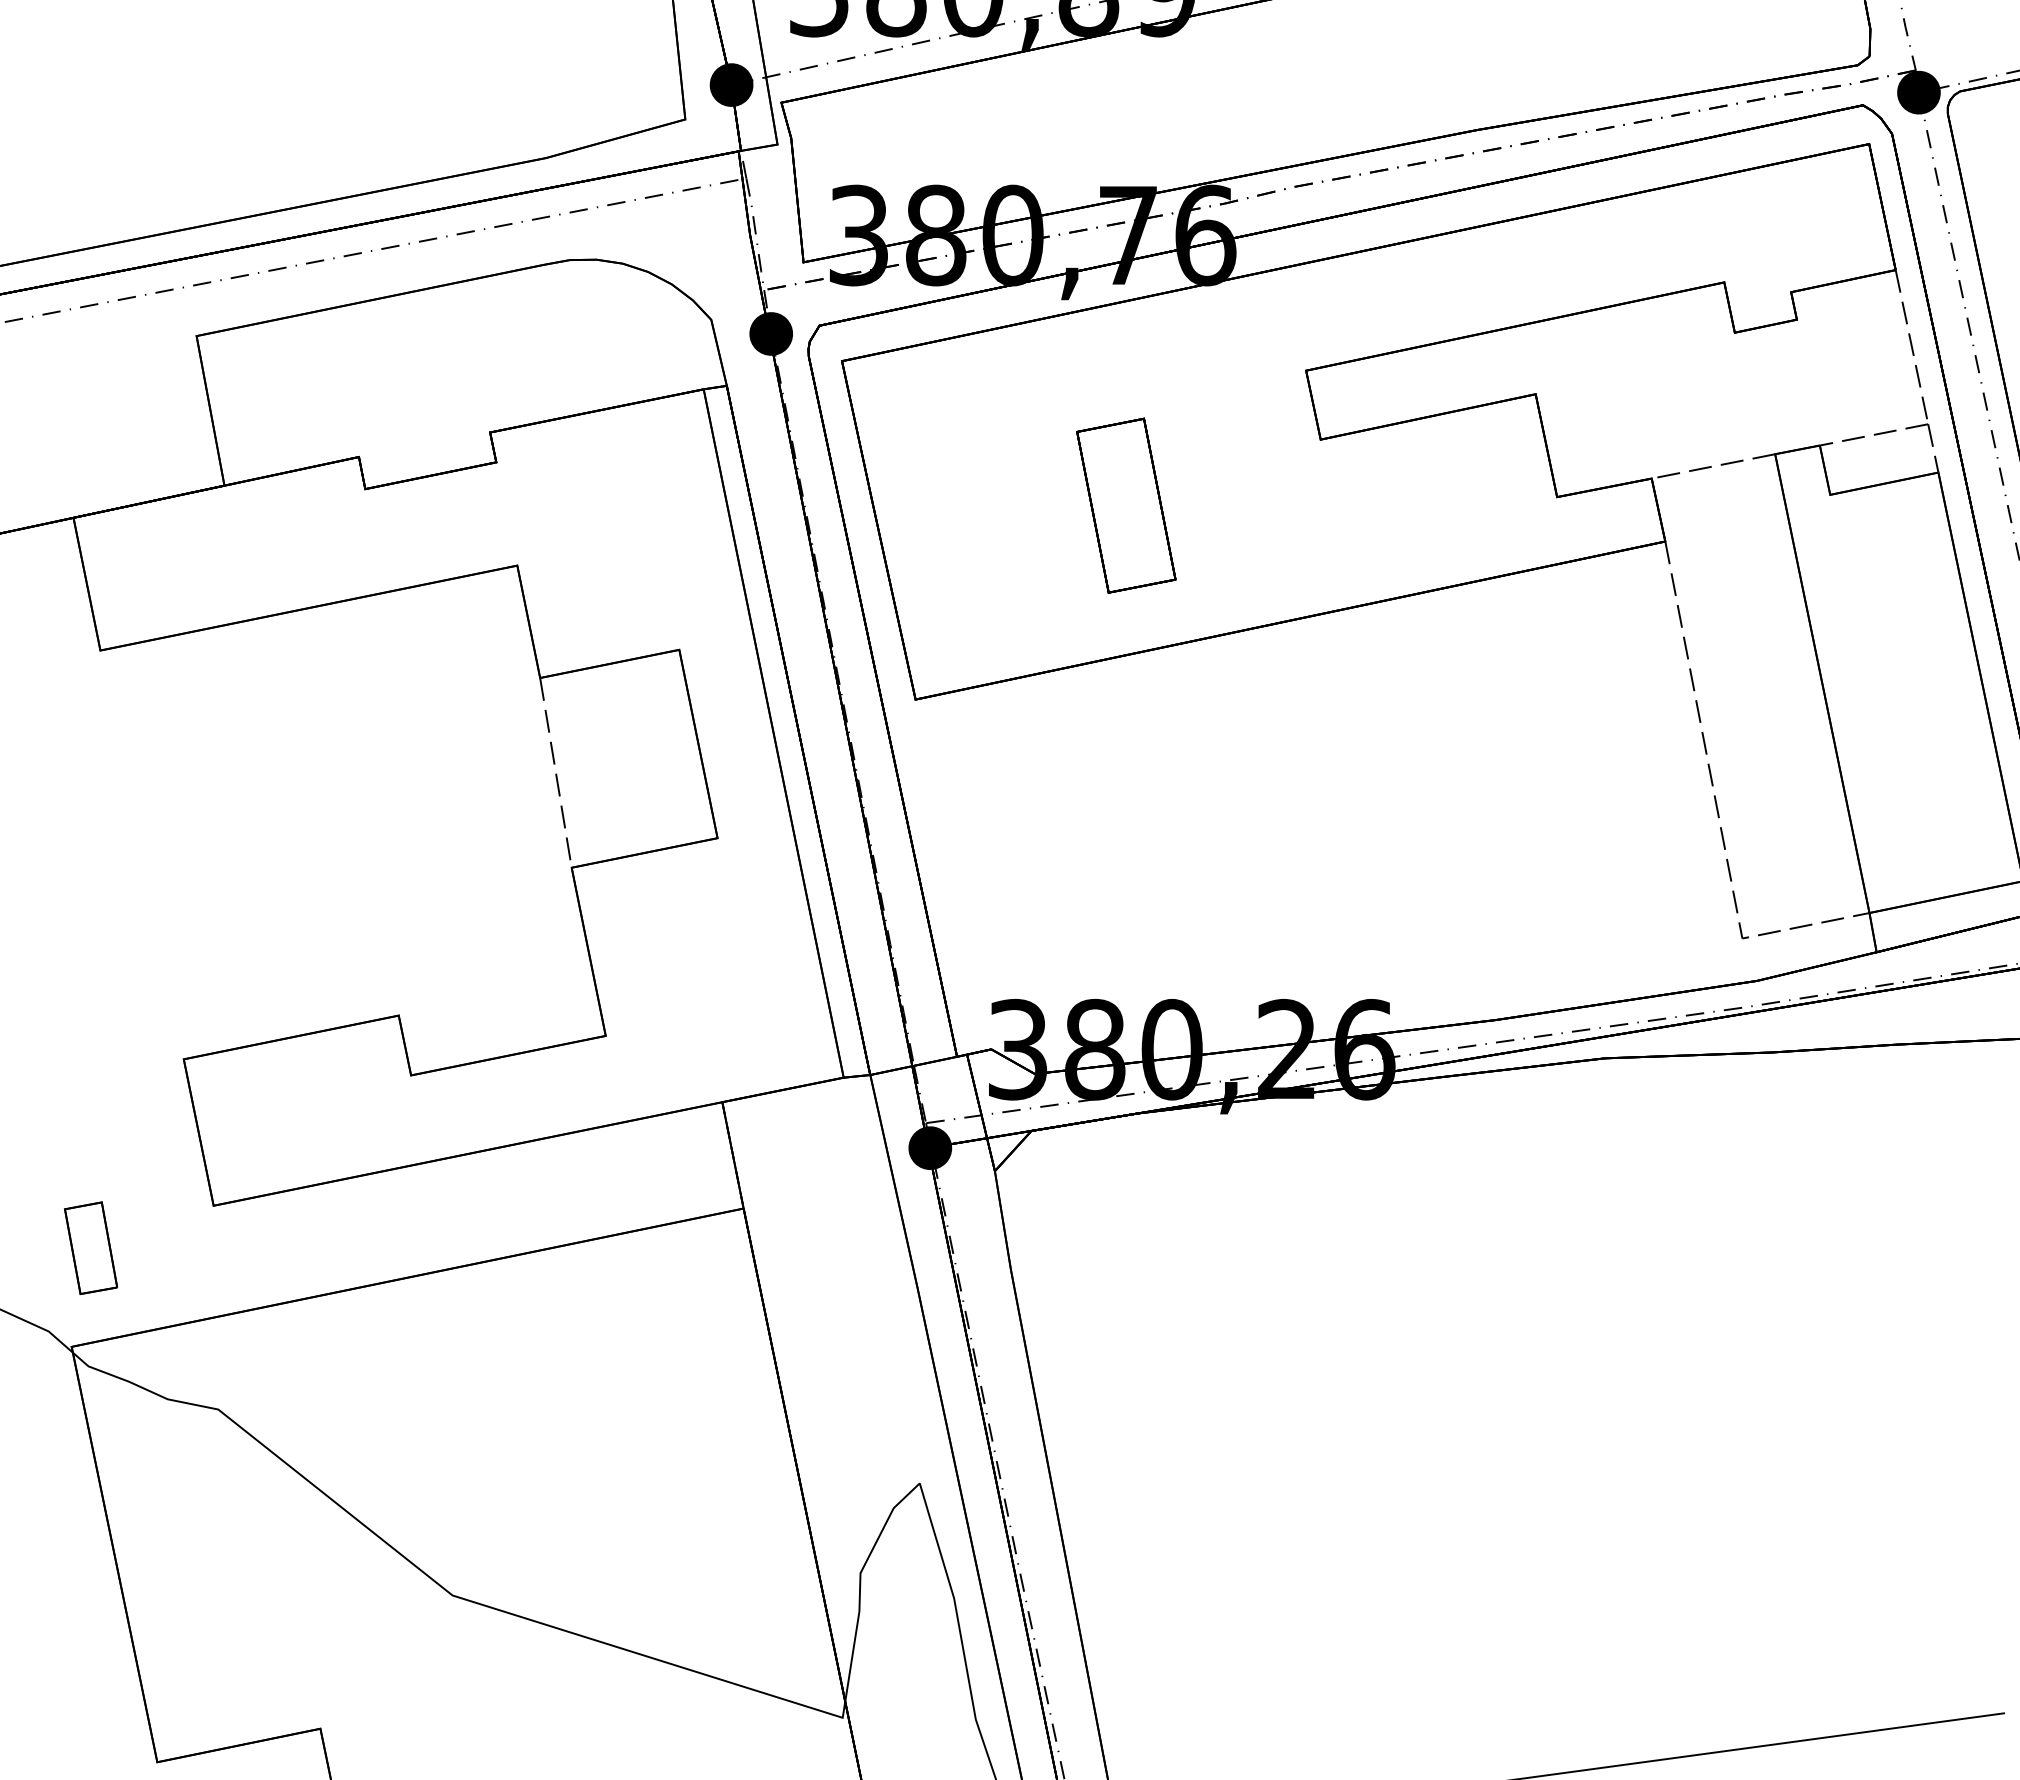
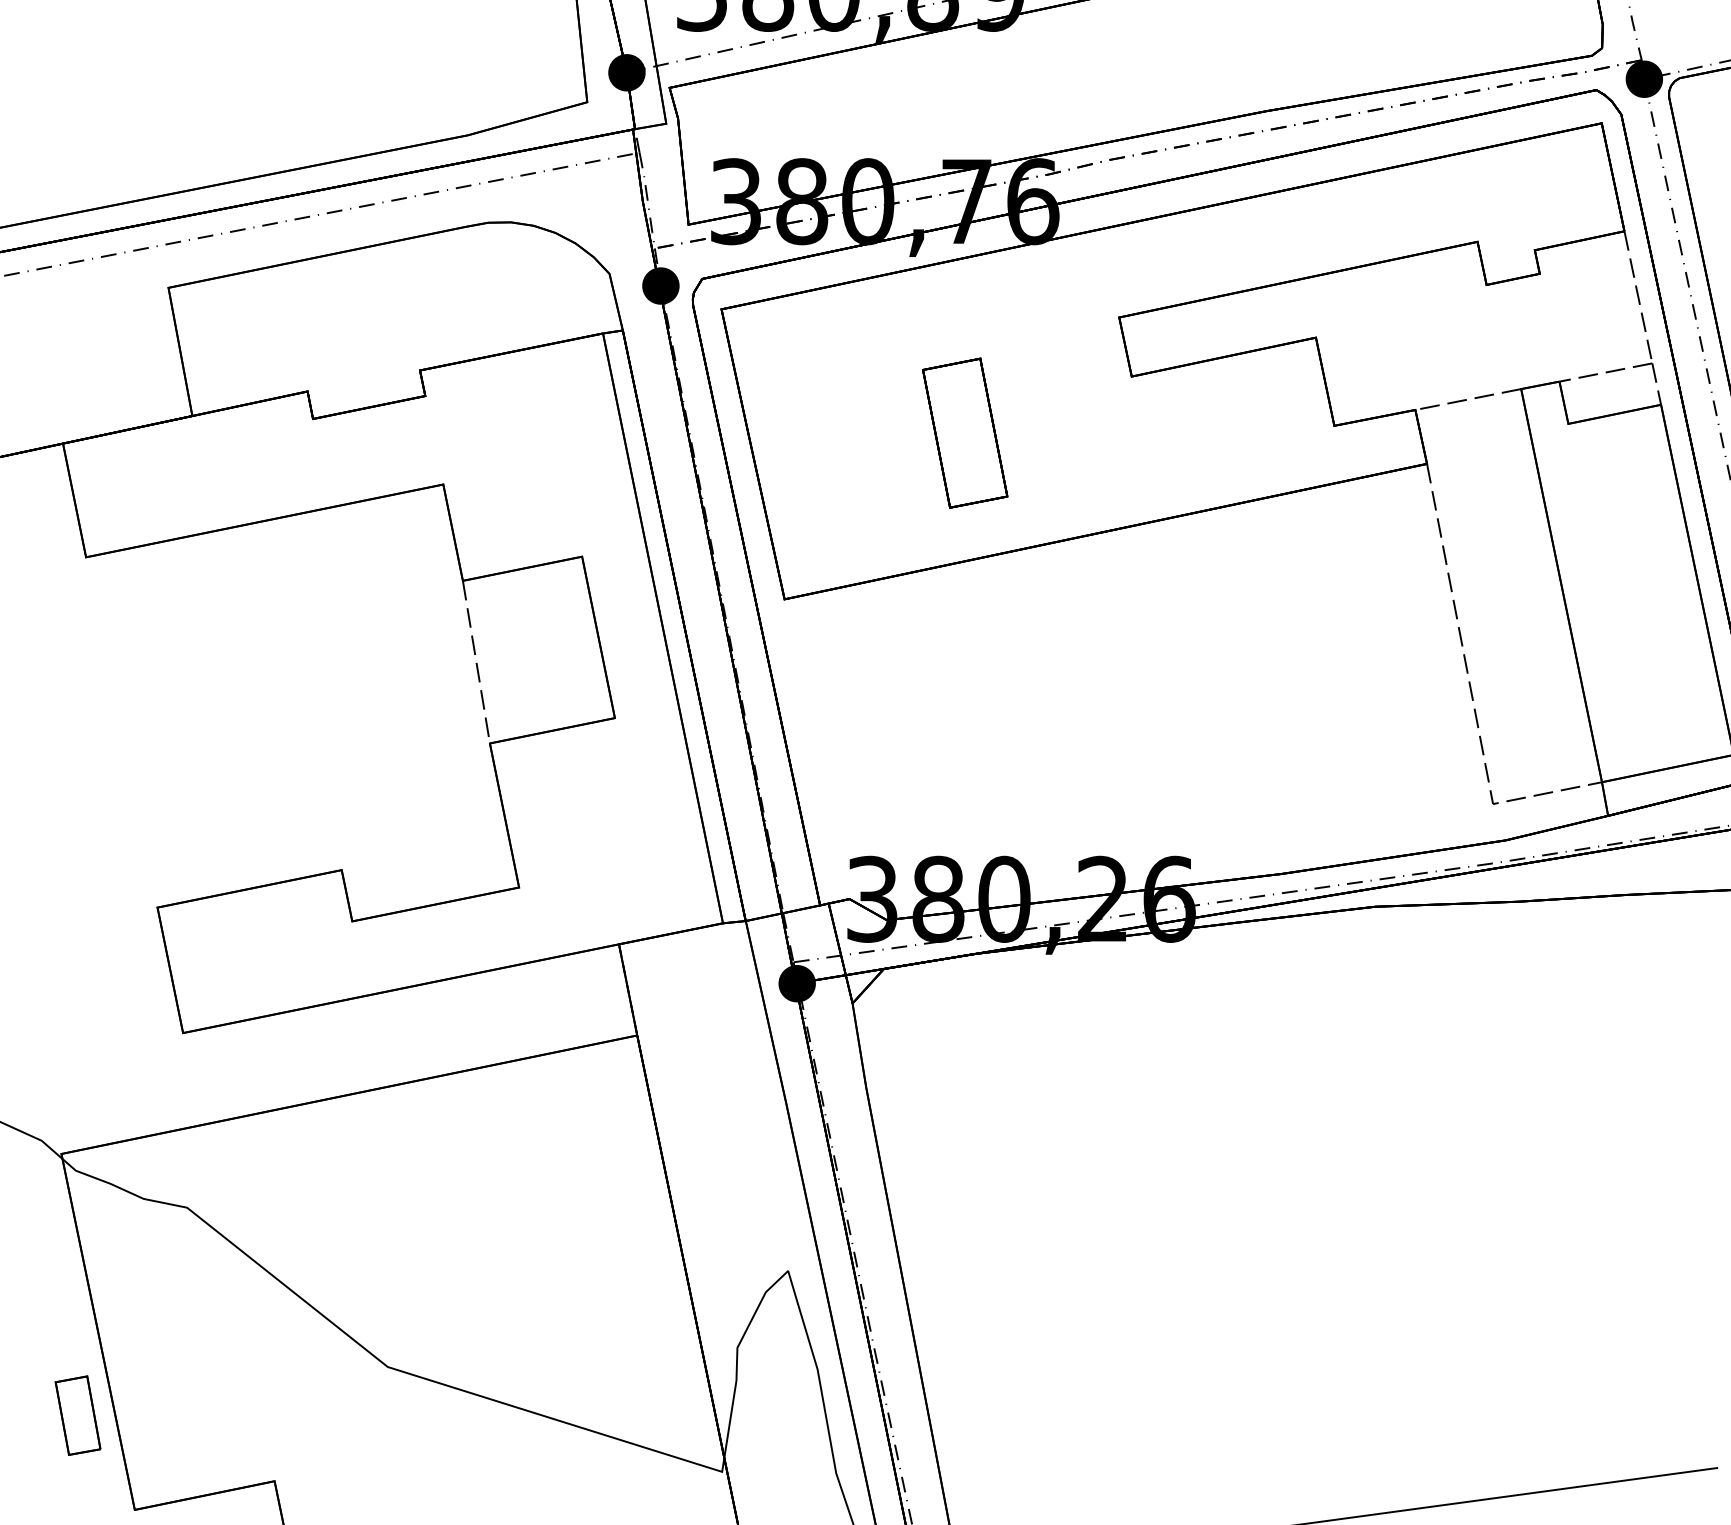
part: (90, 1247) -> (77, 1415), moved

